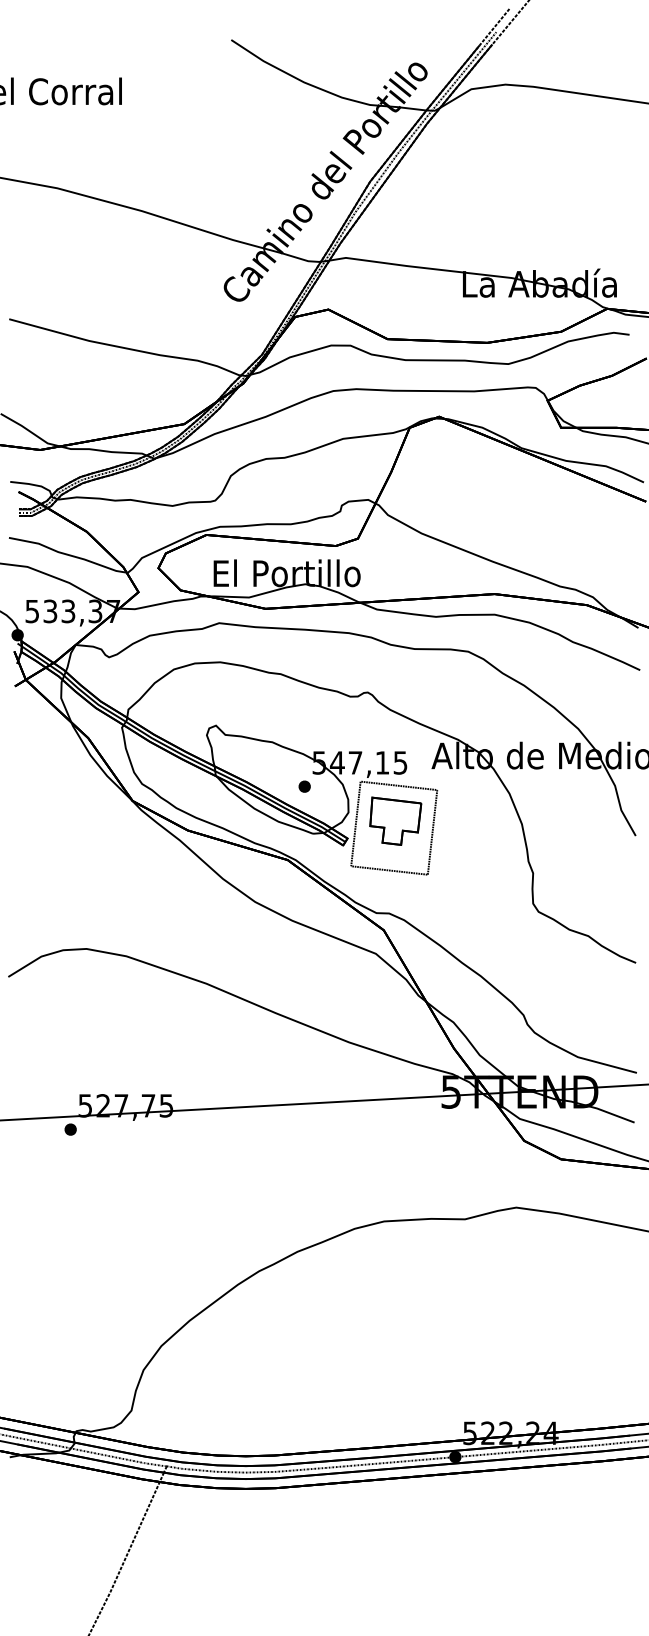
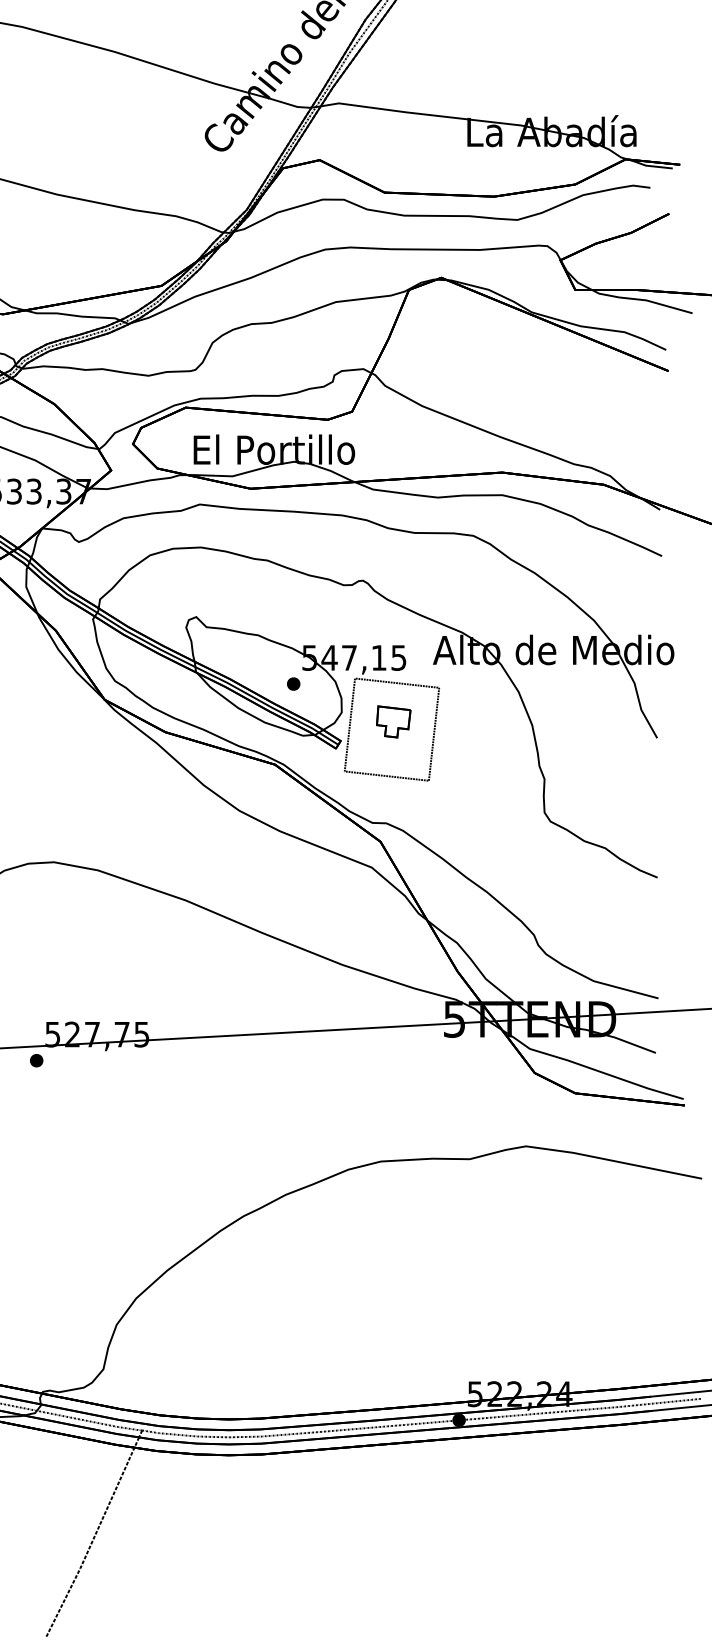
part: (395, 820) -> (393, 721), size x0.6

